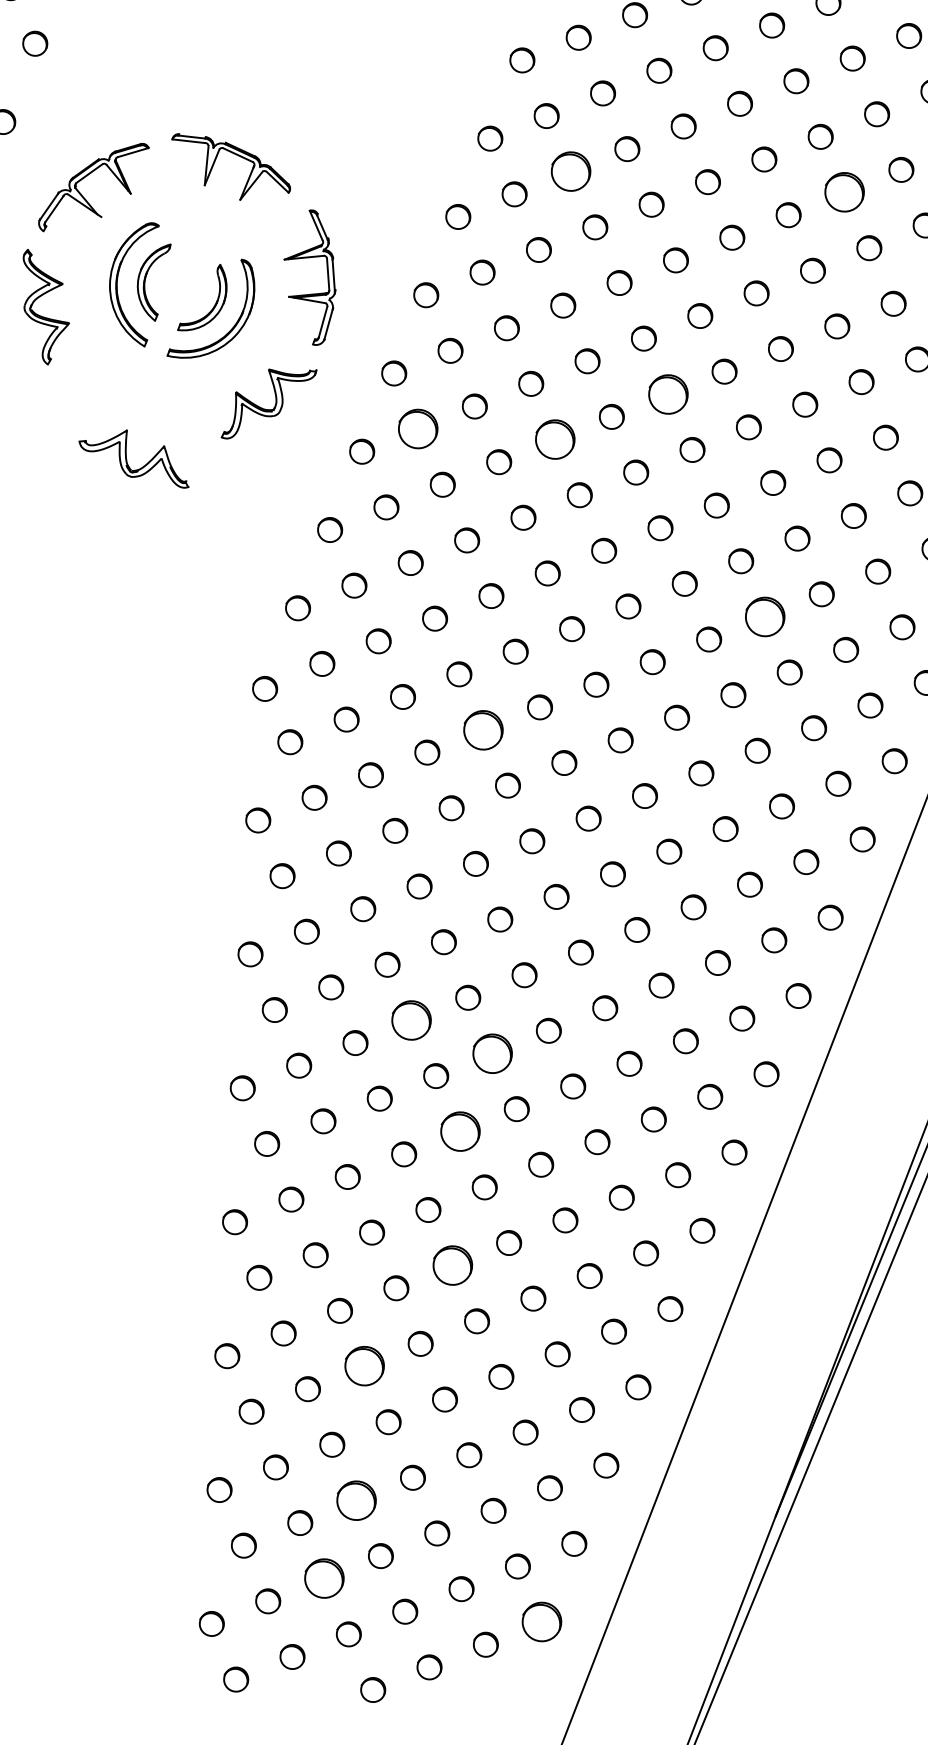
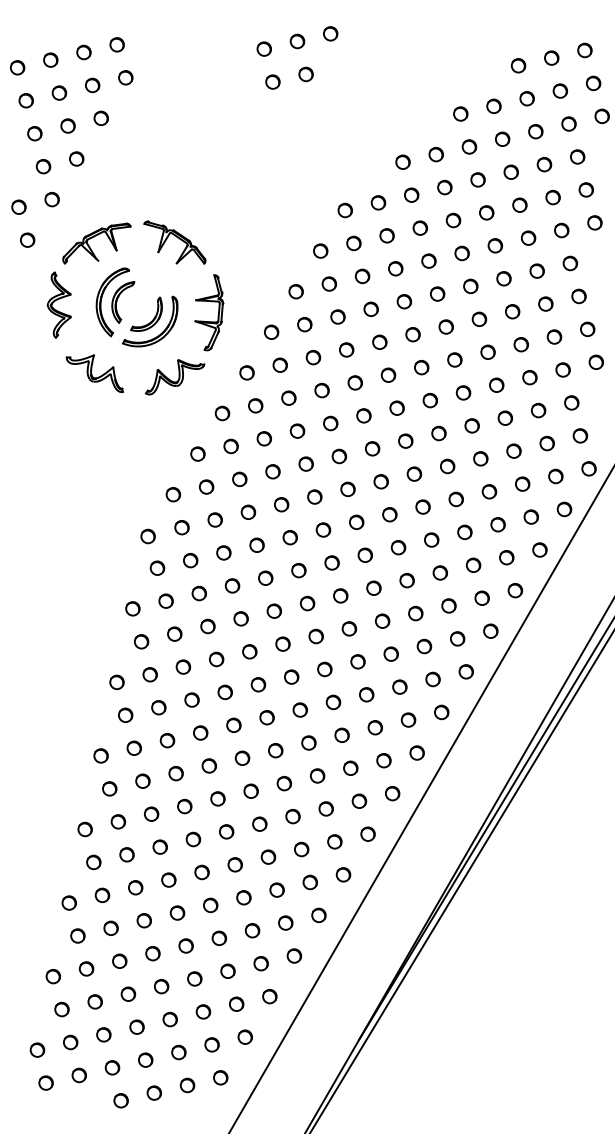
part: (570, 171) -> (362, 276), size x0.62
circle: (844, 192) -> (512, 311), size x0.62
circle: (666, 393) -> (396, 407), size x0.62
circle: (418, 428) -> (255, 405), size x0.62
part: (555, 439) -> (330, 423), size x0.62
part: (132, 462) -> (94, 373), moved
circle: (764, 616) -> (431, 539), size x0.62
circle: (483, 728) -> (265, 577), size x0.62
circle: (411, 1019) -> (200, 732), size x0.62
part: (492, 1052) -> (242, 757), size x0.62
circle: (459, 1131) -> (217, 798), size x0.62
part: (451, 1265) -> (201, 872), size x0.62
circle: (362, 1366) -> (143, 920), size x0.62
part: (356, 1499) -> (128, 993), size x0.62
circle: (323, 1578) -> (103, 1034), size x0.62
circle: (541, 1621) -> (220, 1077), size x0.62

